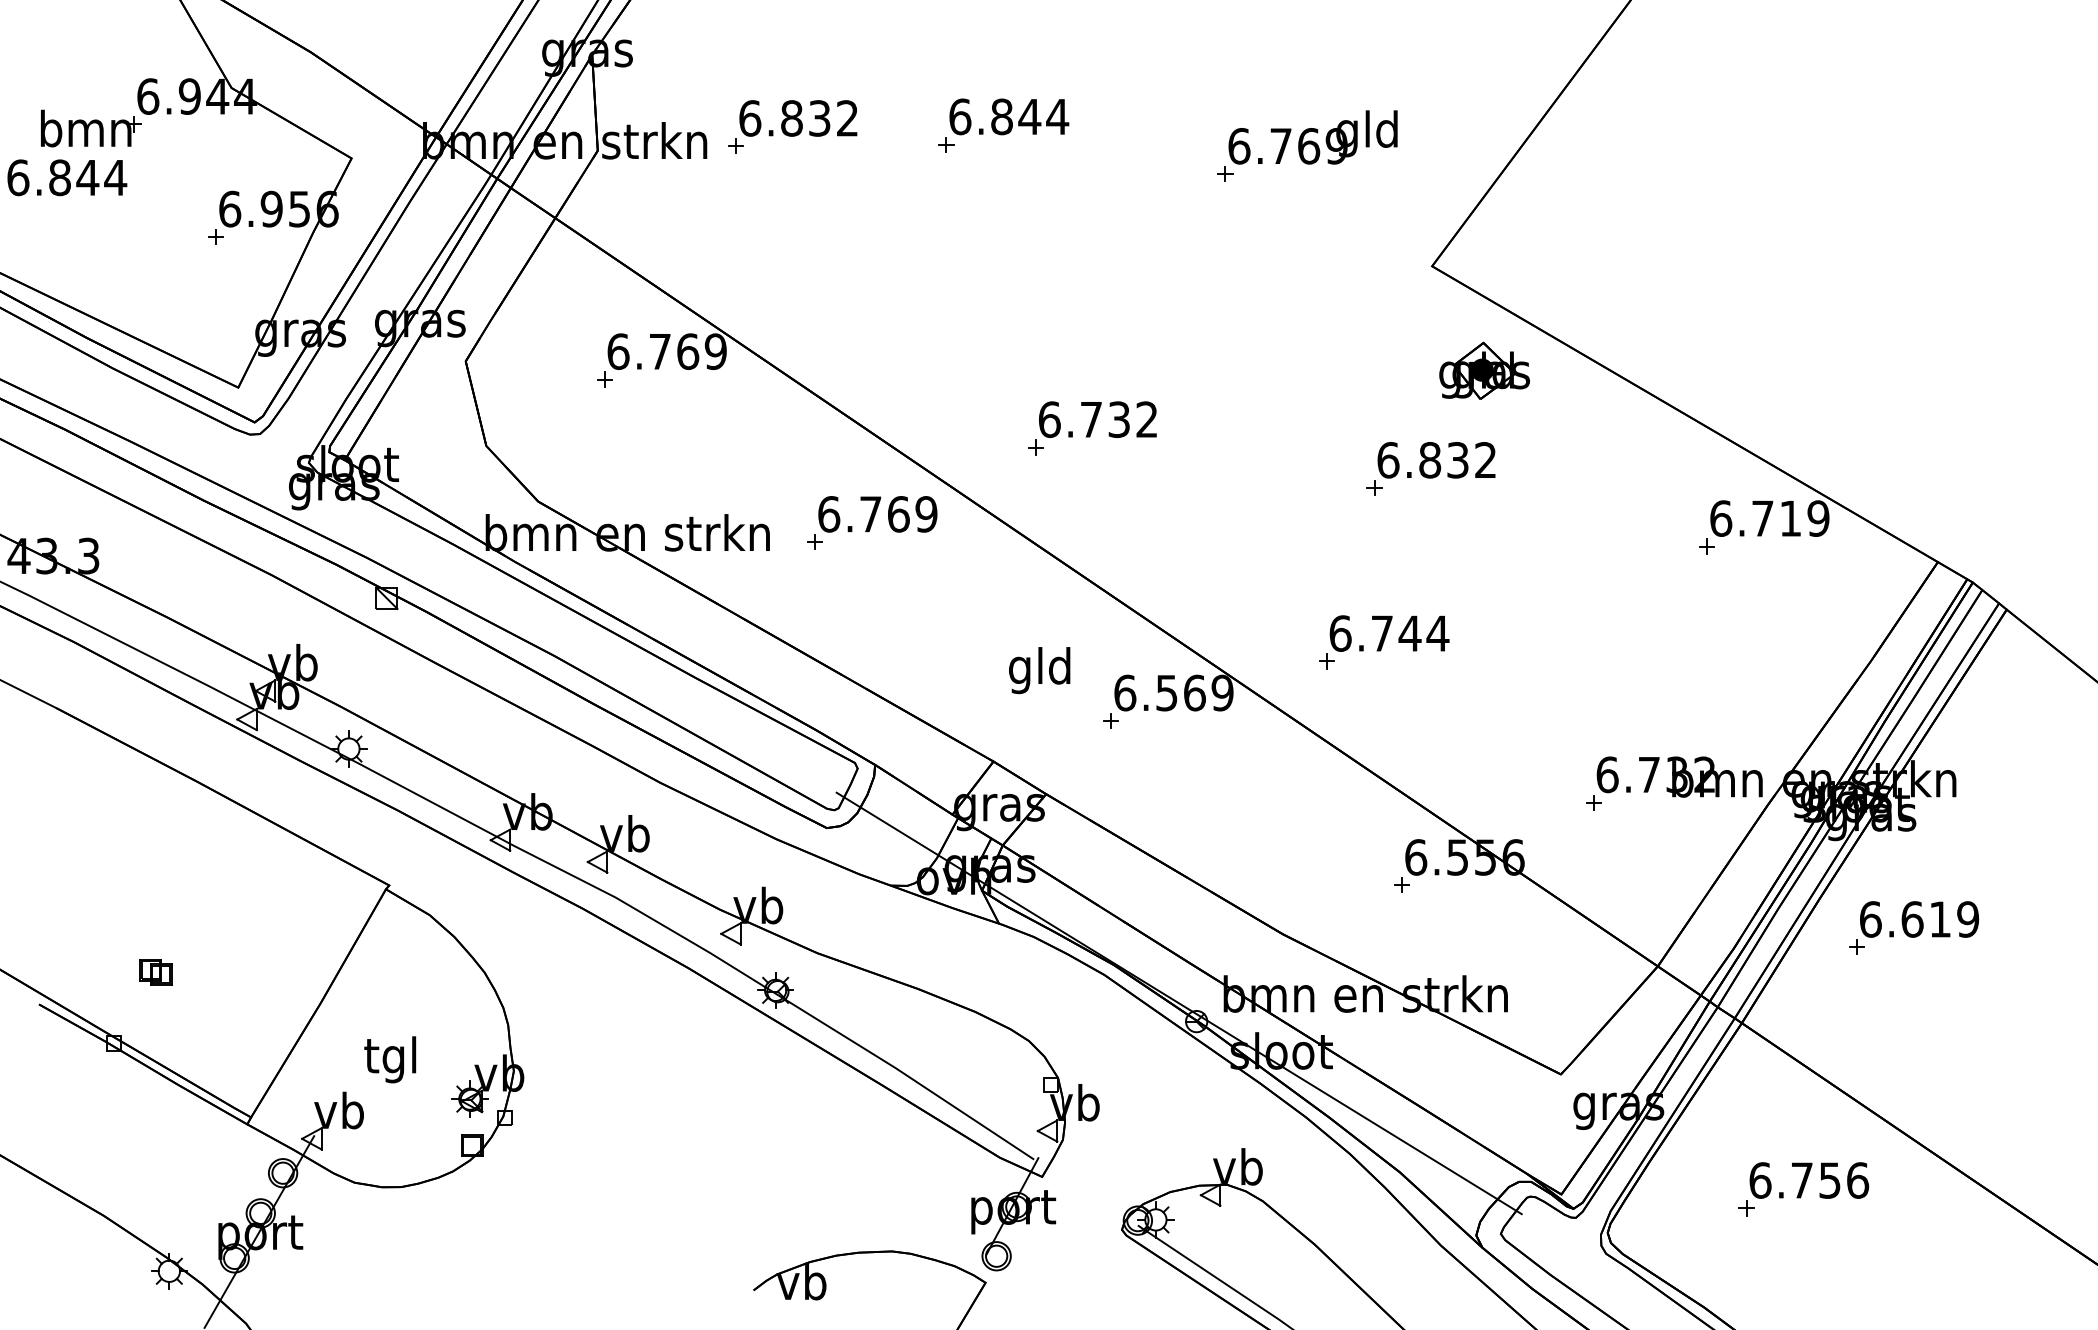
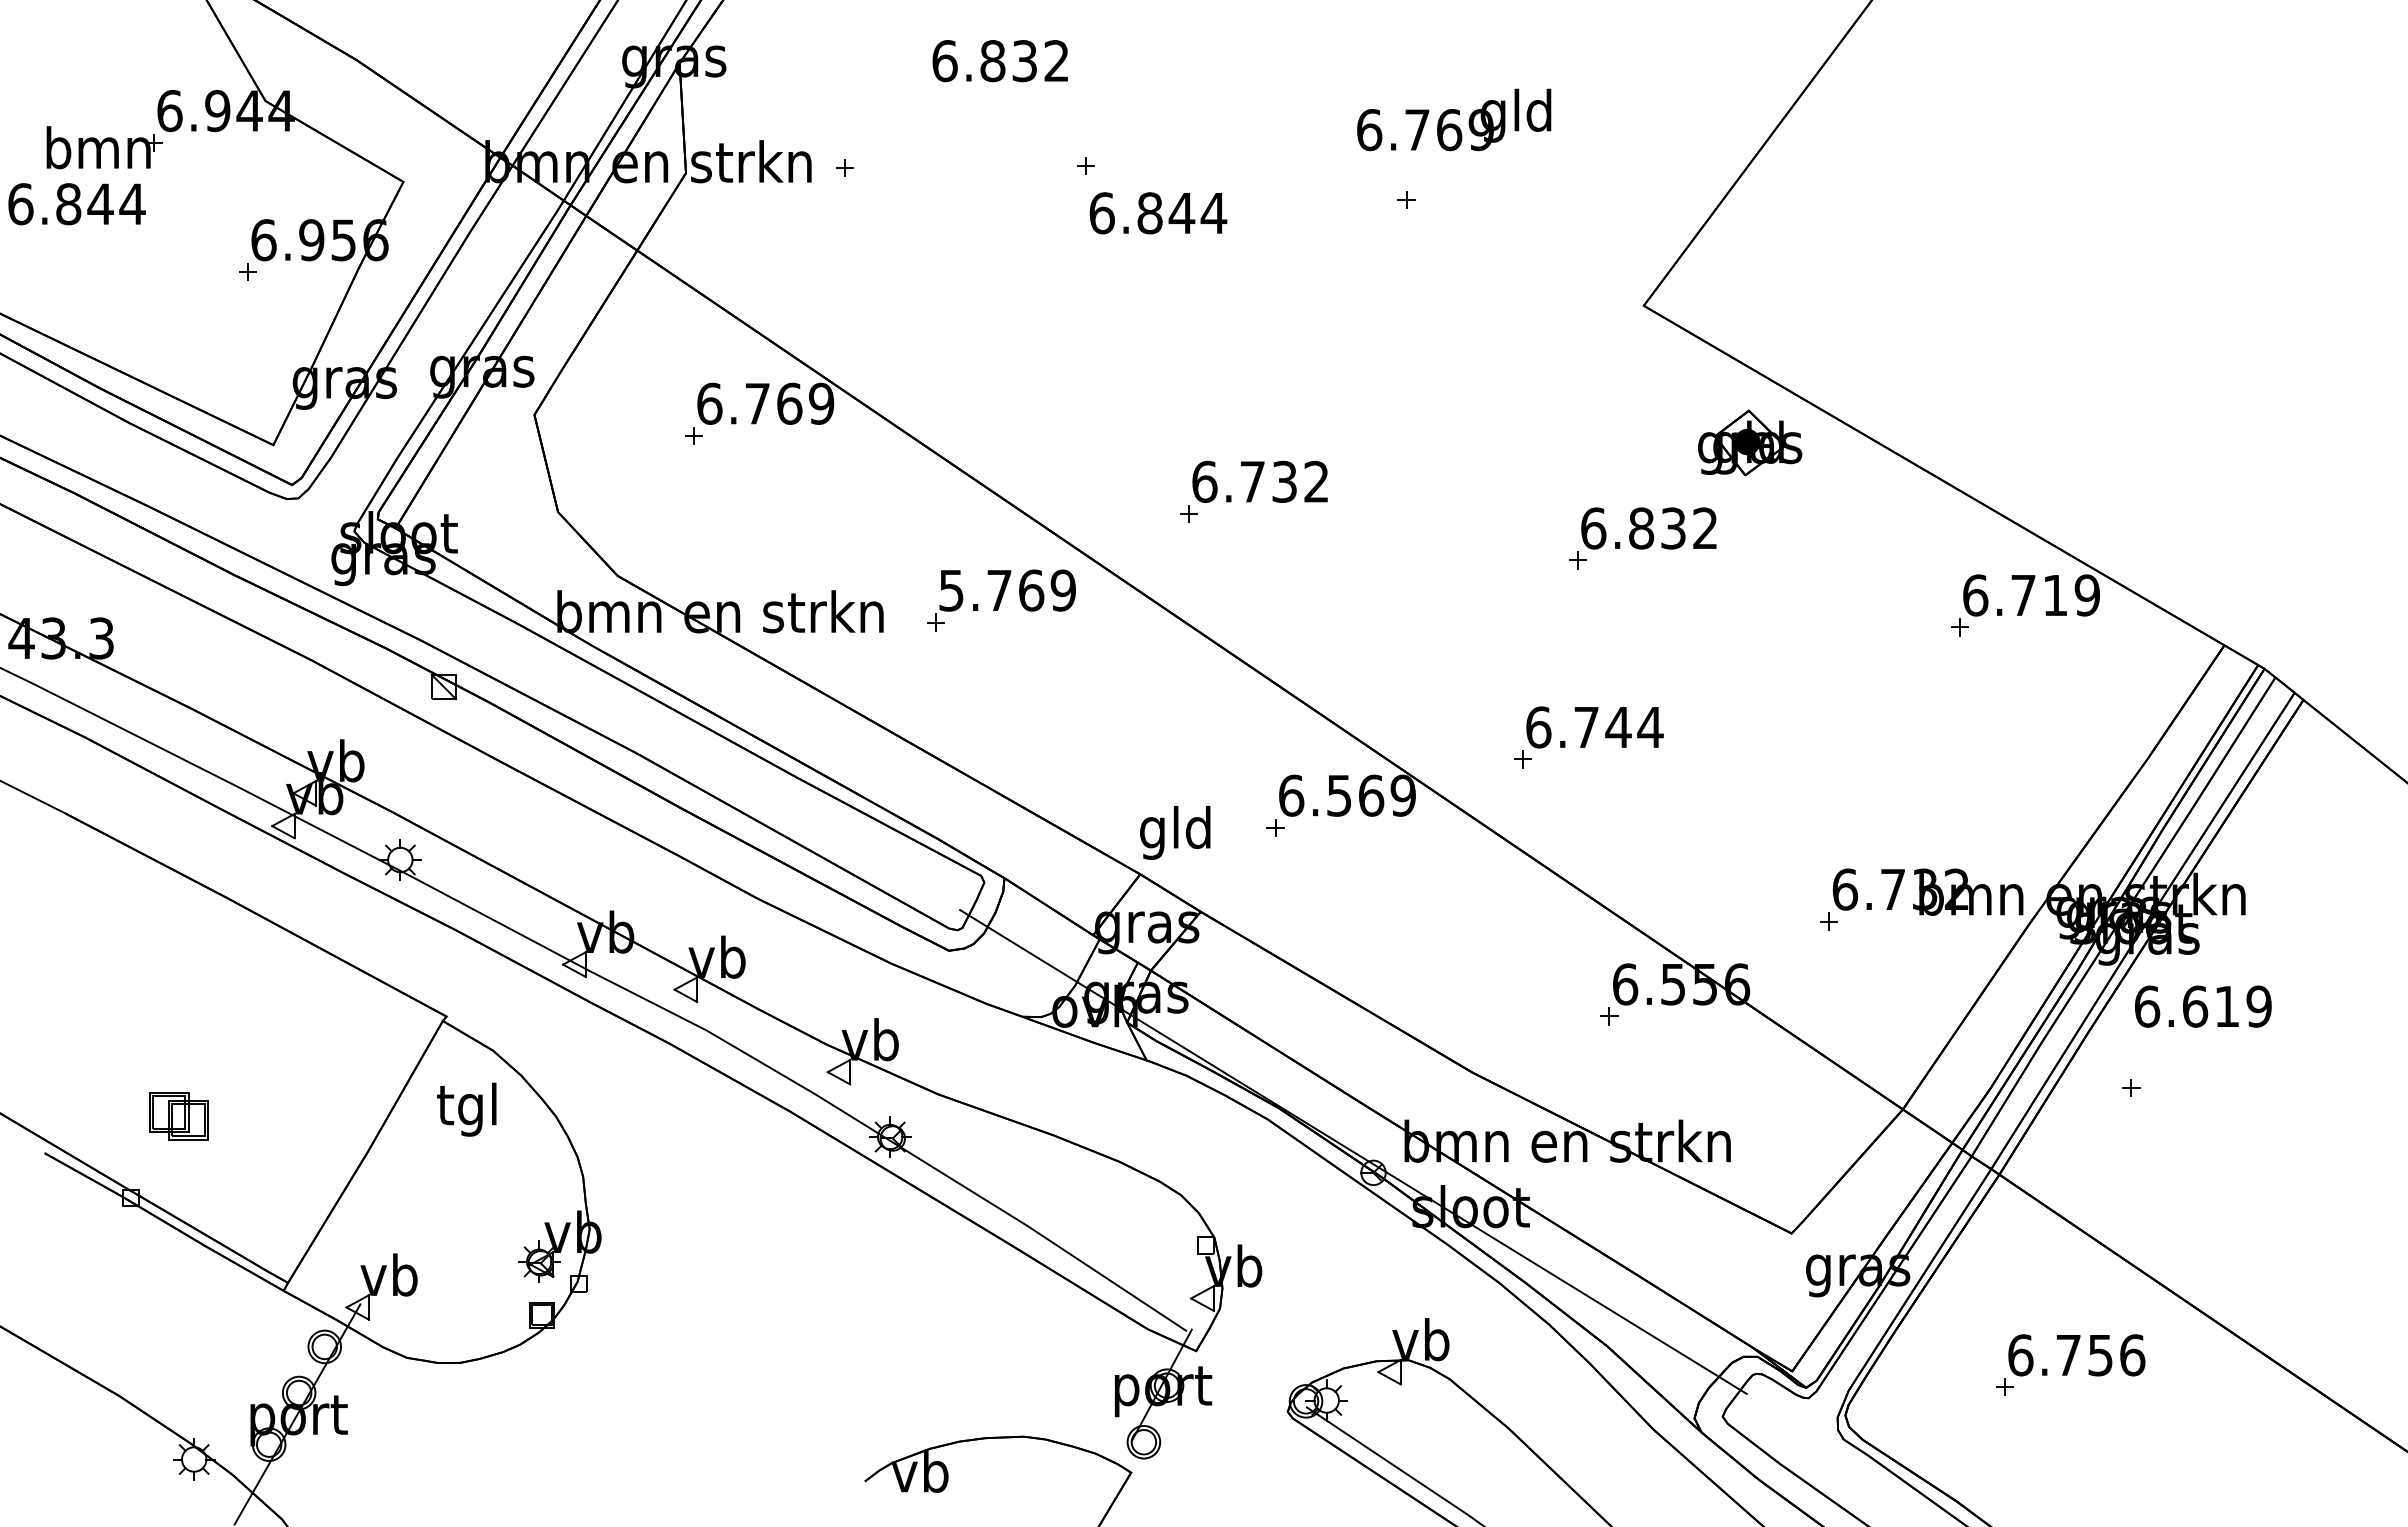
text: (1009, 117) -> (1158, 213), moved
text: (797, 118) -> (999, 61), moved
text: (1313, 137) -> (1454, 119), moved
part: (1484, 370) -> (1750, 442), moved
text: (829, 514) -> (951, 590), 6.769 -> 5.769
text: (1039, 670) -> (1175, 832), moved
text: (1919, 919) -> (2203, 1006), moved
part: (155, 972) -> (178, 1116), size x1.6
text: (390, 1059) -> (466, 1109), moved

